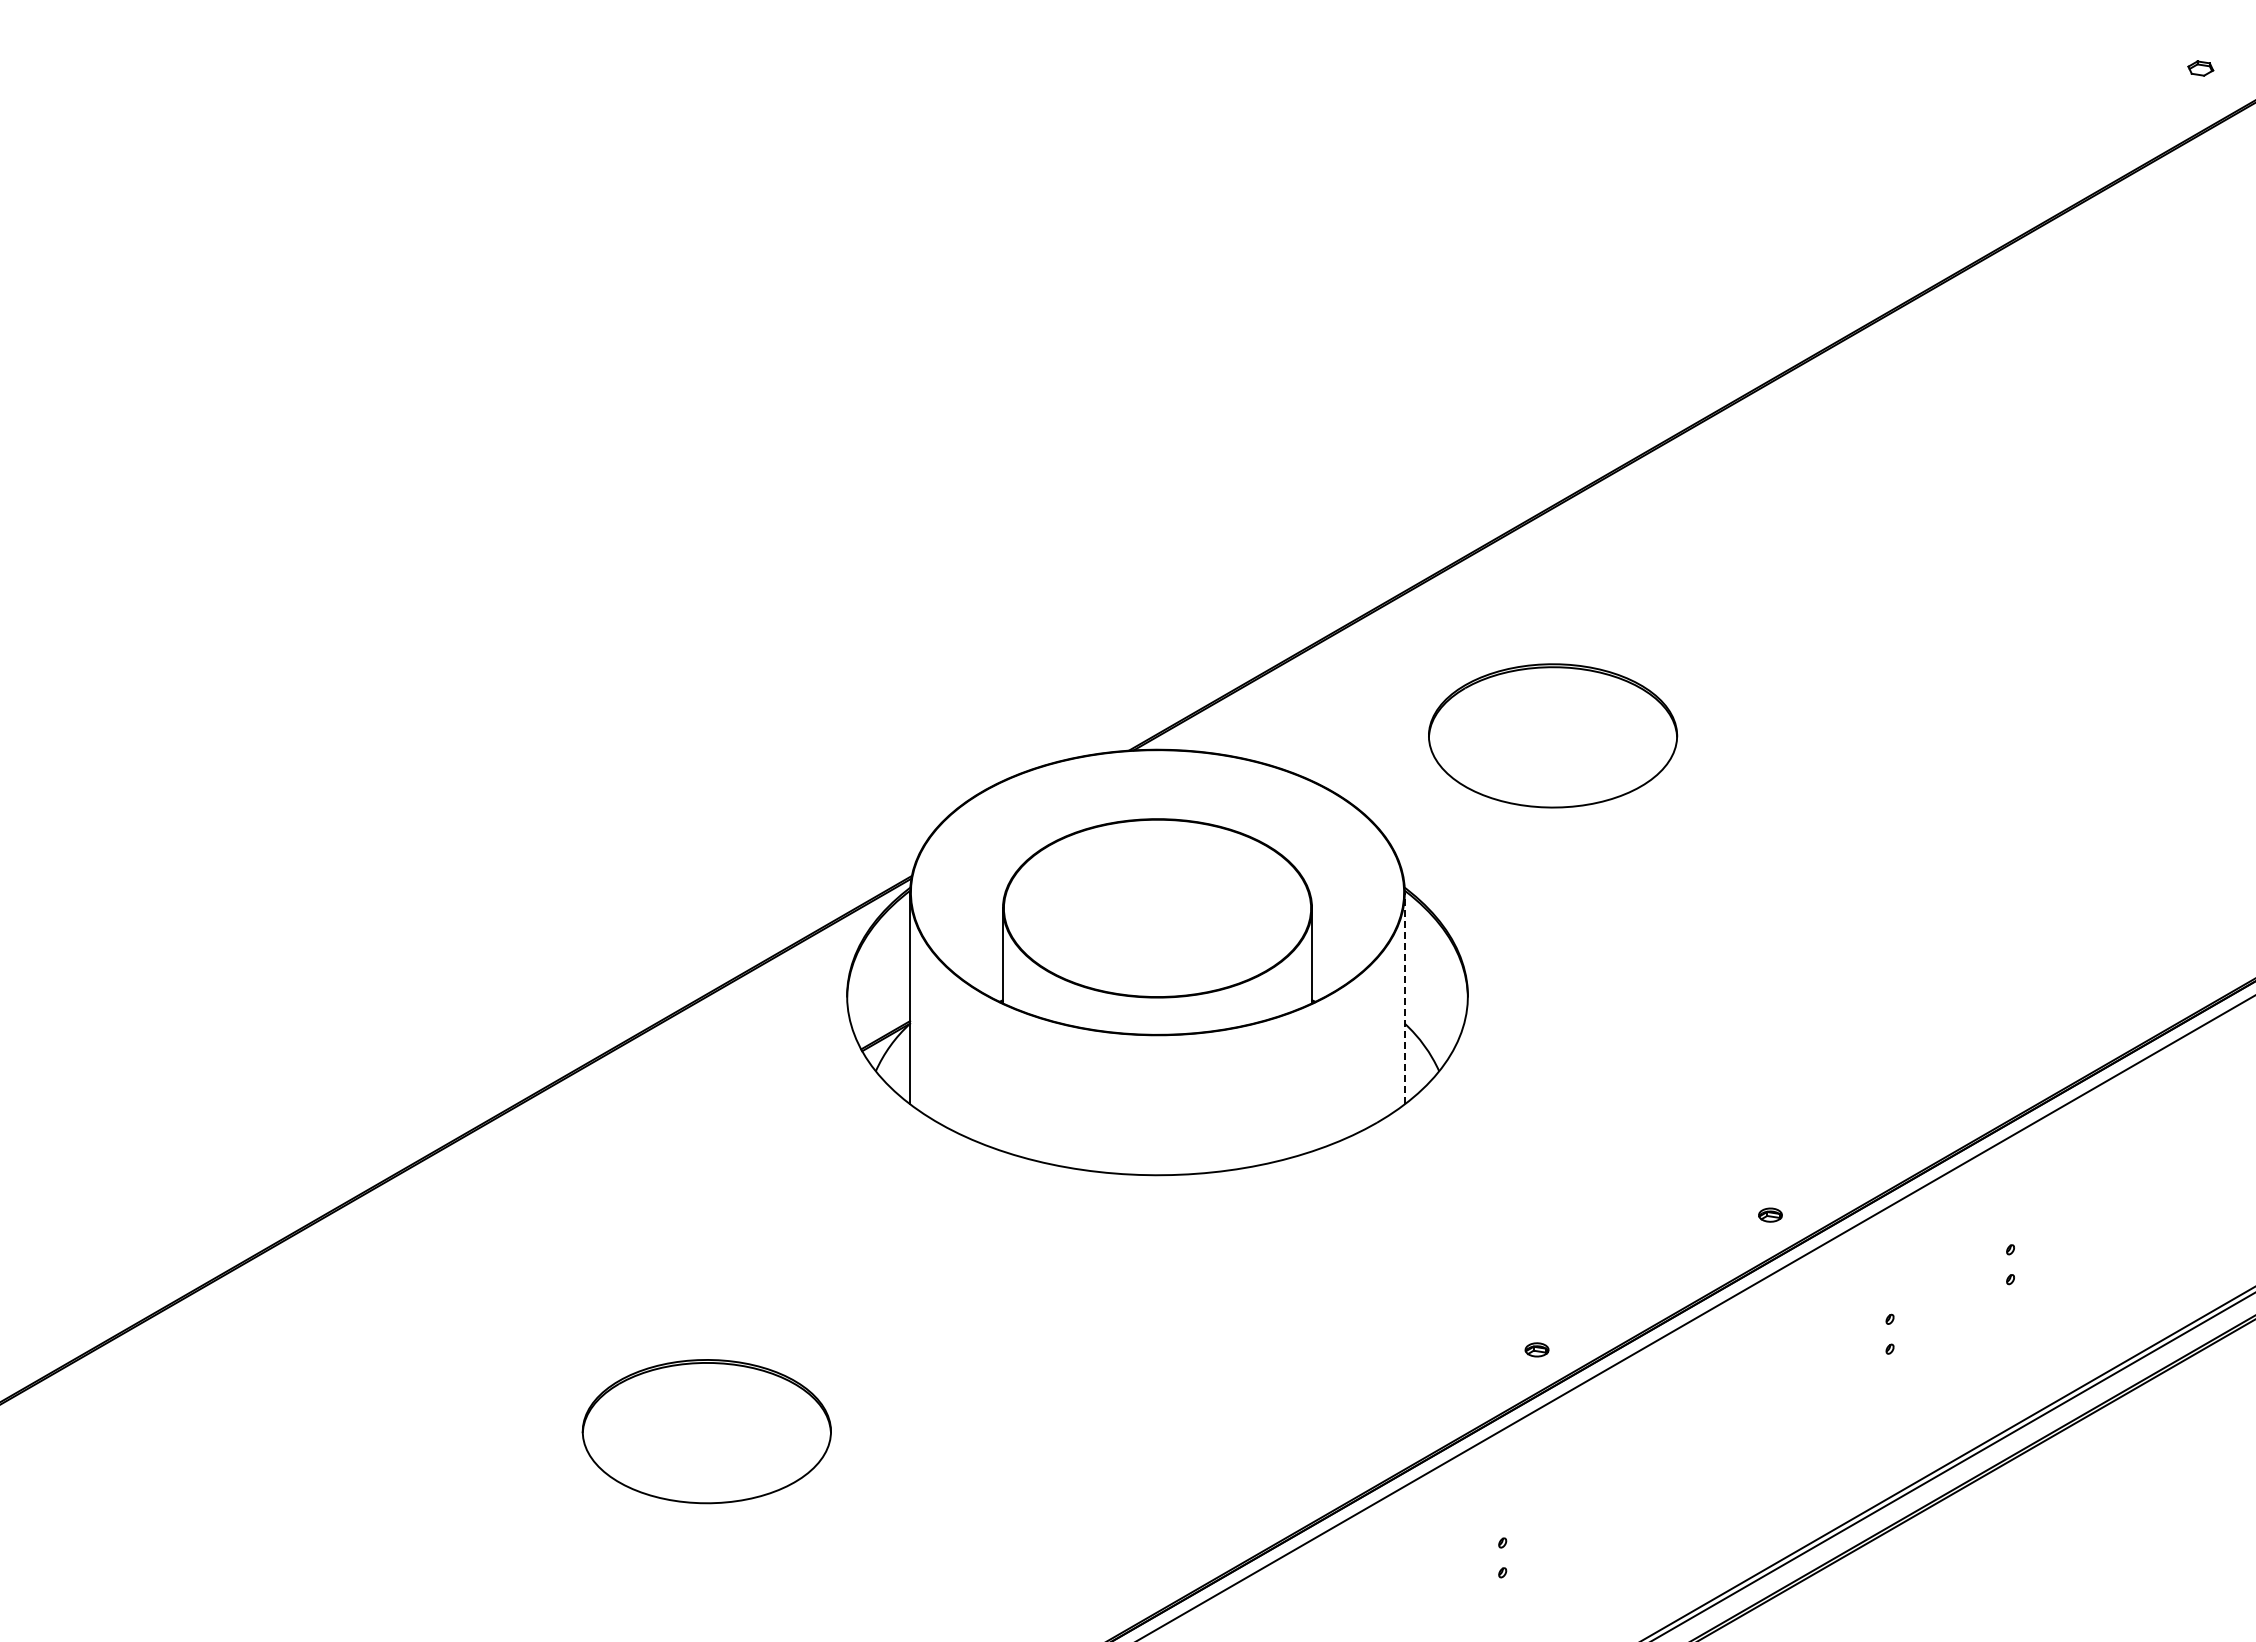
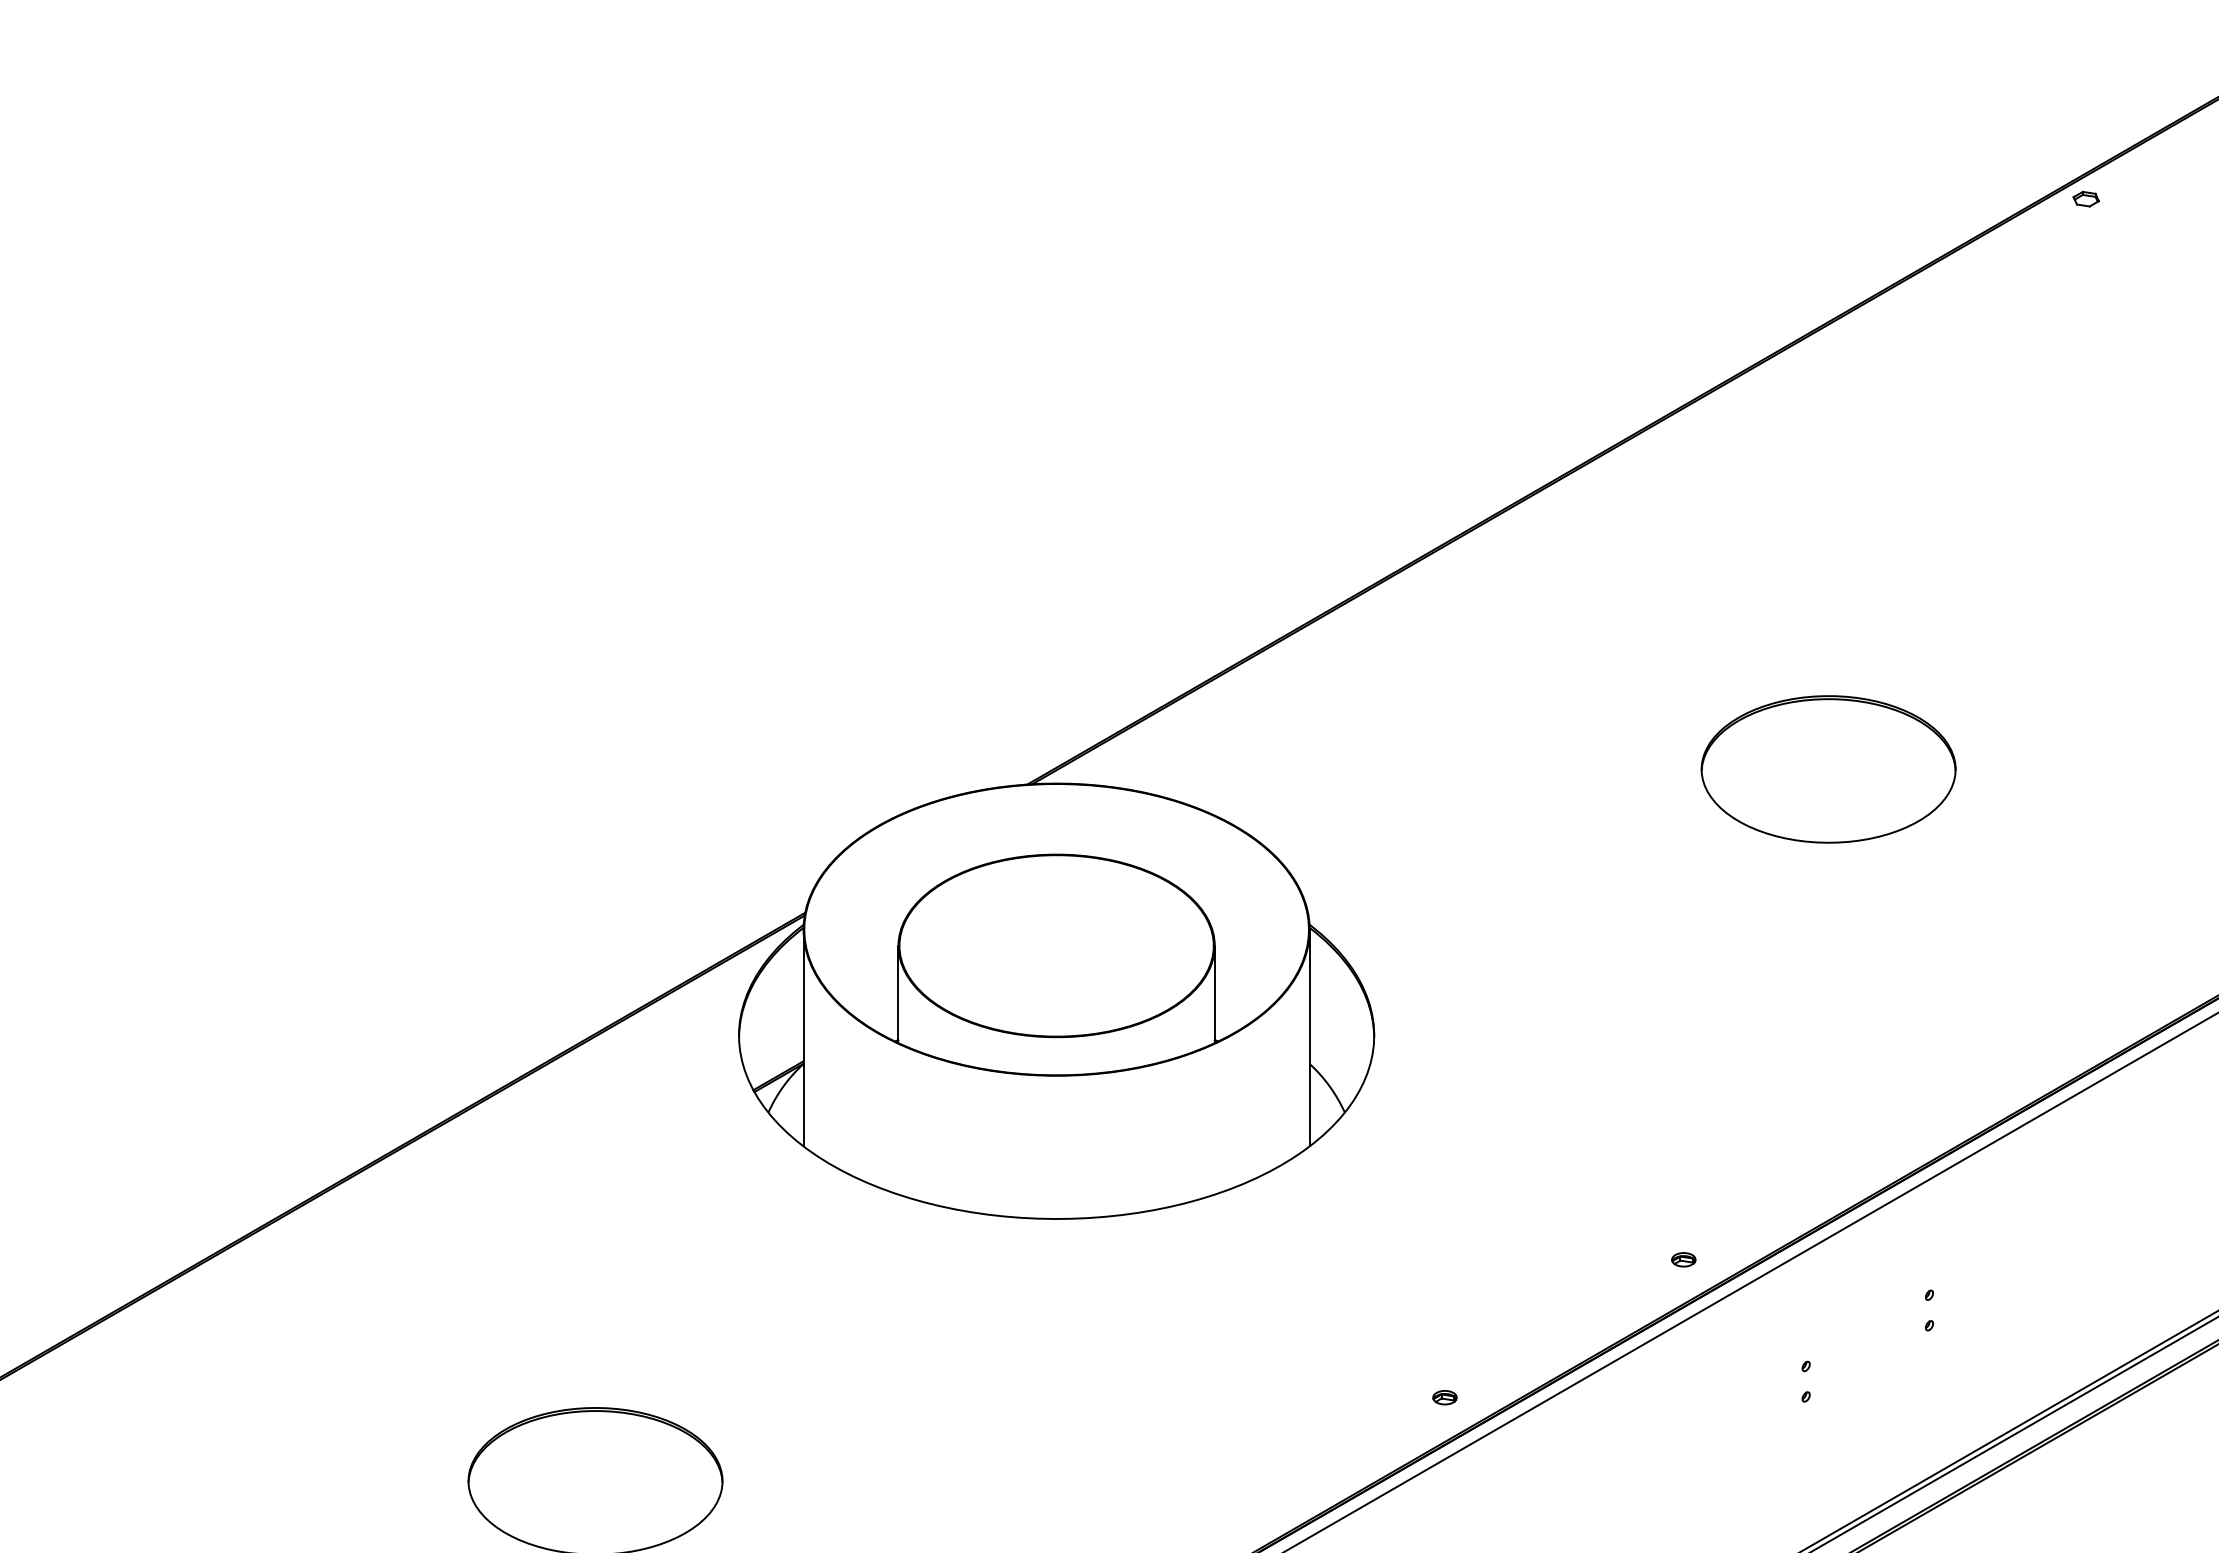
part: (2200, 68) -> (2085, 199), moved
part: (1553, 735) -> (1829, 769), moved
line: (1404, 998) -> (1309, 1038), dashed -> solid

